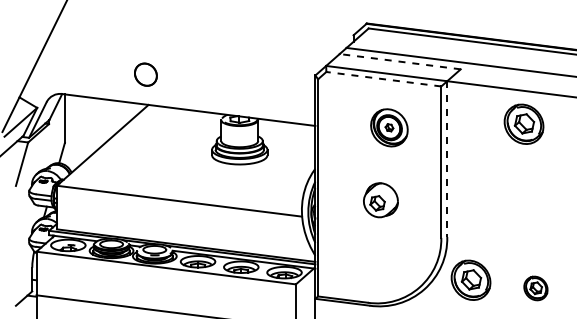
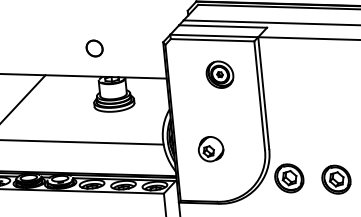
line: (399, 61) -> (222, 26), dashed -> solid
part: (145, 74) -> (94, 48), moved
line: (383, 79) -> (212, 40), dashed -> solid
part: (523, 123) -> (315, 62), removed
line: (447, 159) -> (263, 93), dashed -> solid
part: (380, 200) -> (210, 149), moved
part: (535, 288) -> (336, 179), size x1.67

